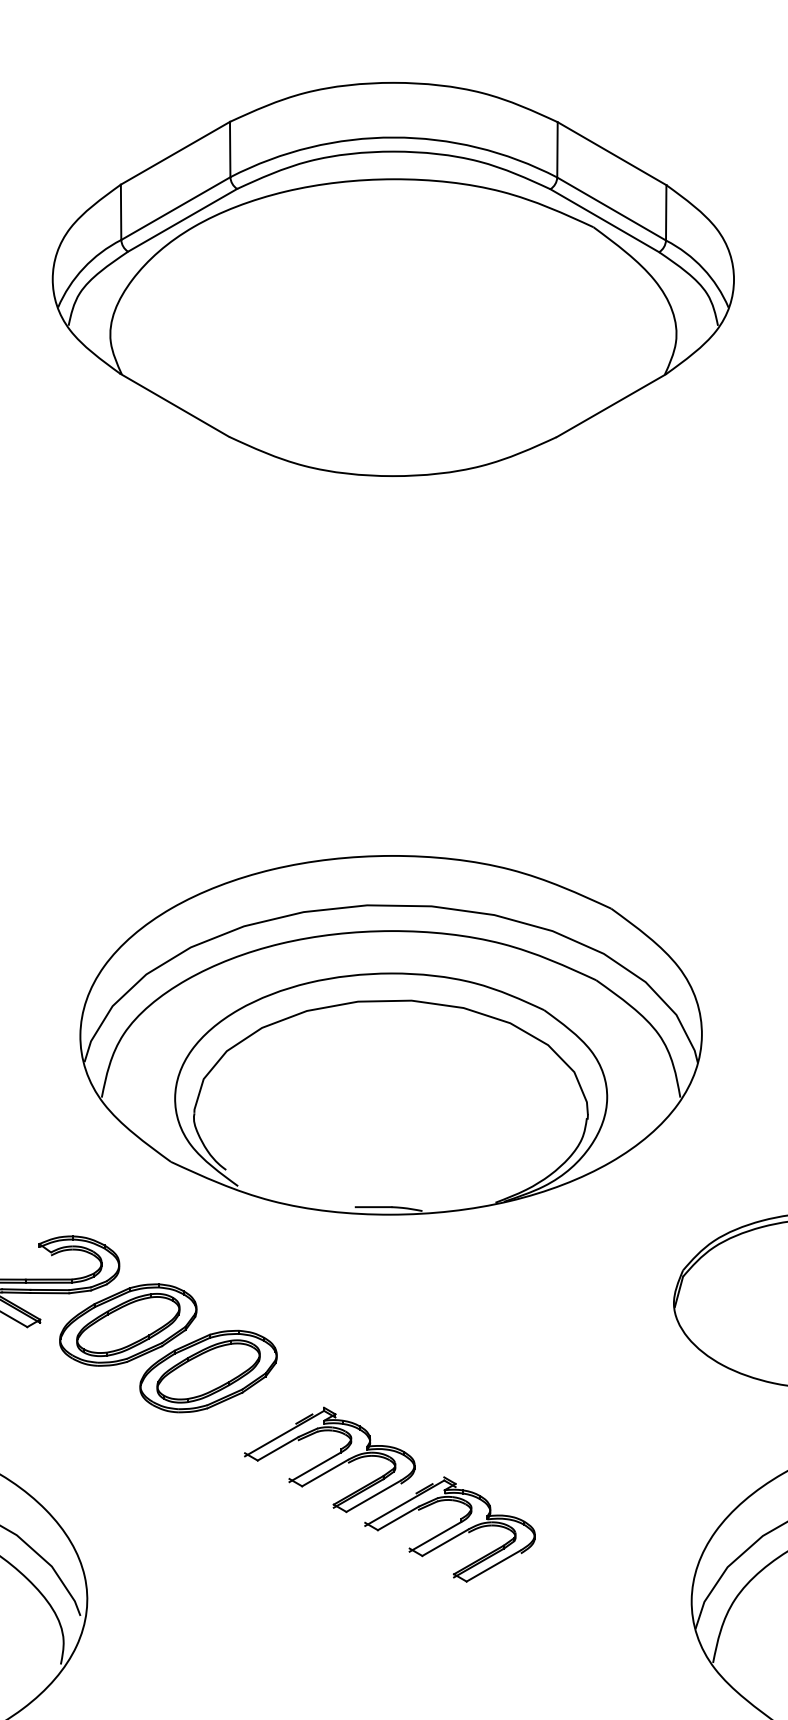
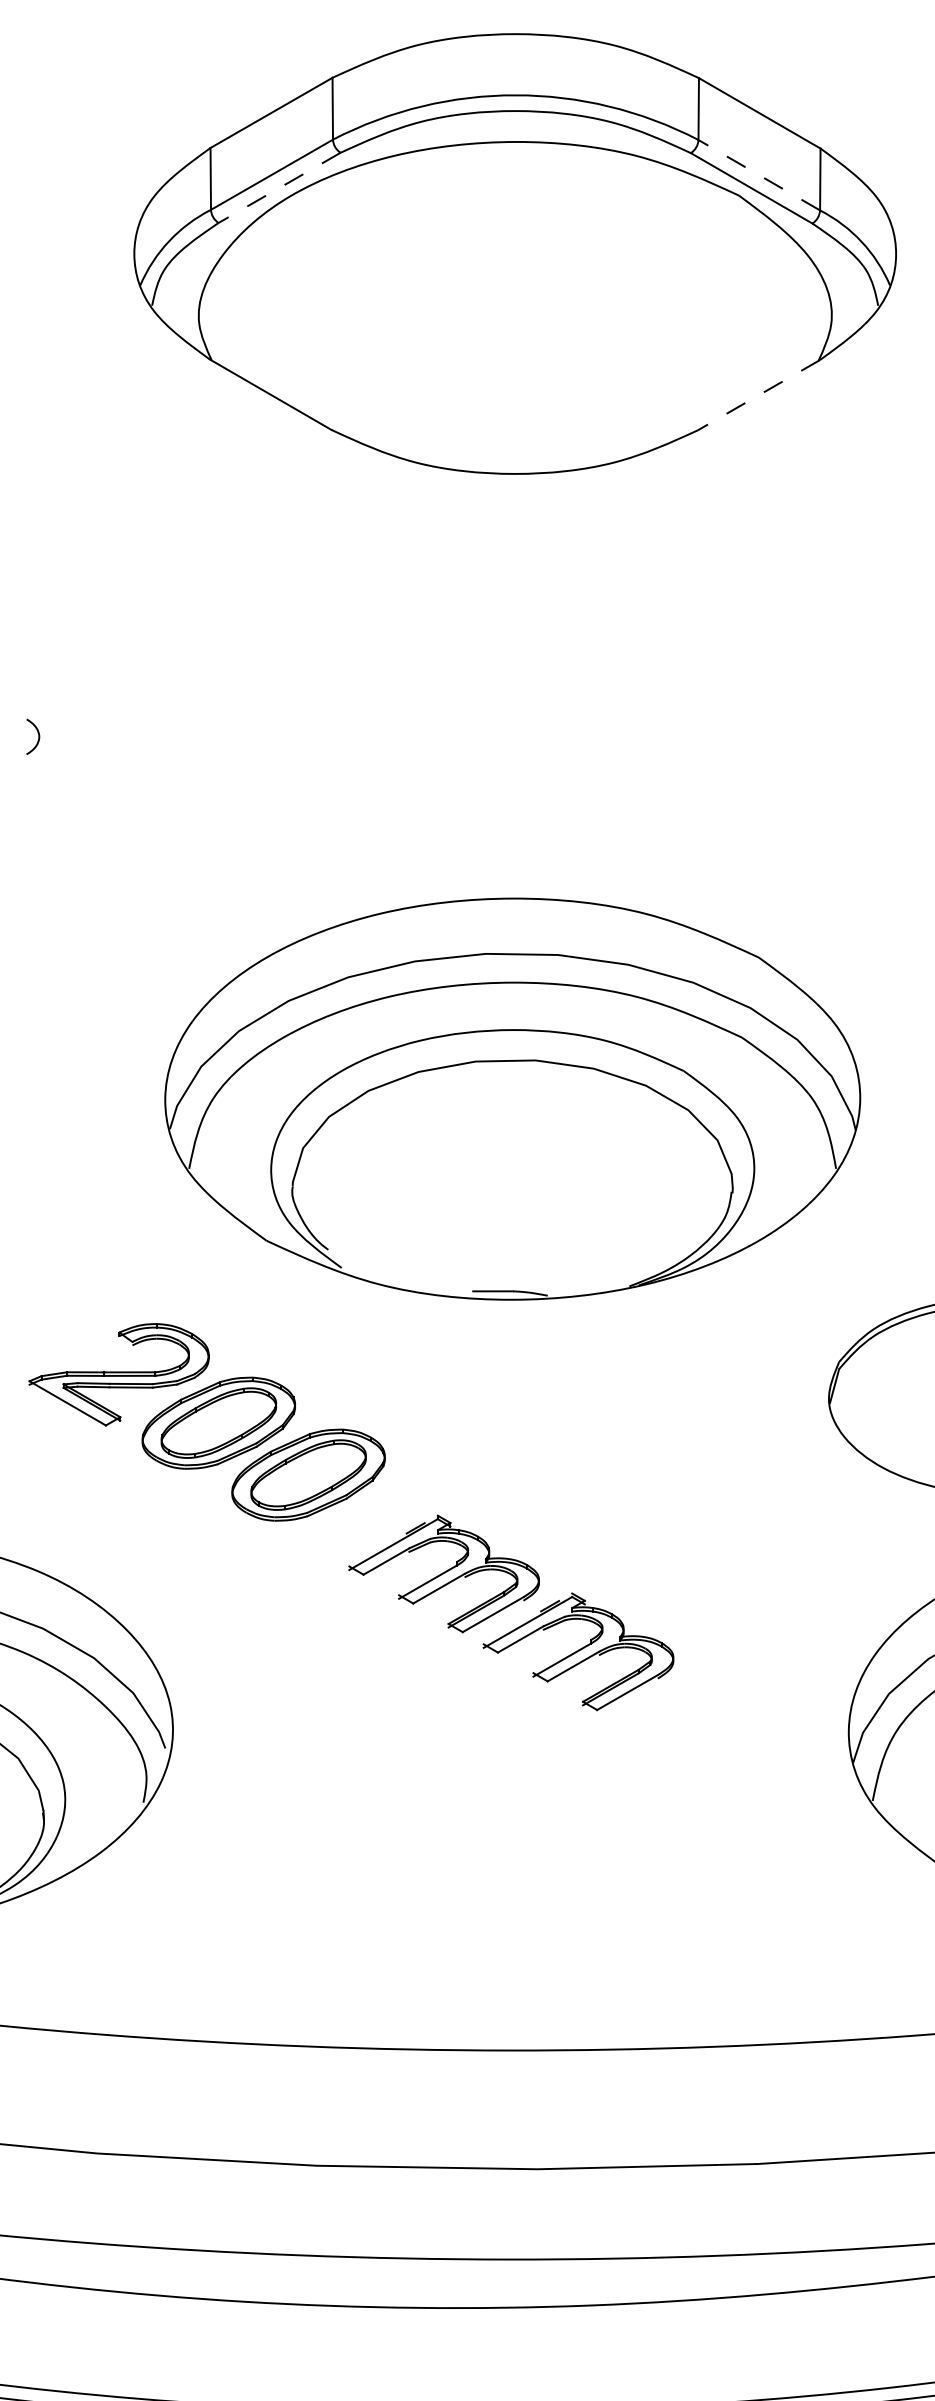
line: (610, 208) -> (758, 174), solid -> dashed
line: (182, 220) -> (279, 188), solid -> dashed
line: (610, 405) -> (758, 395), solid -> dashed

